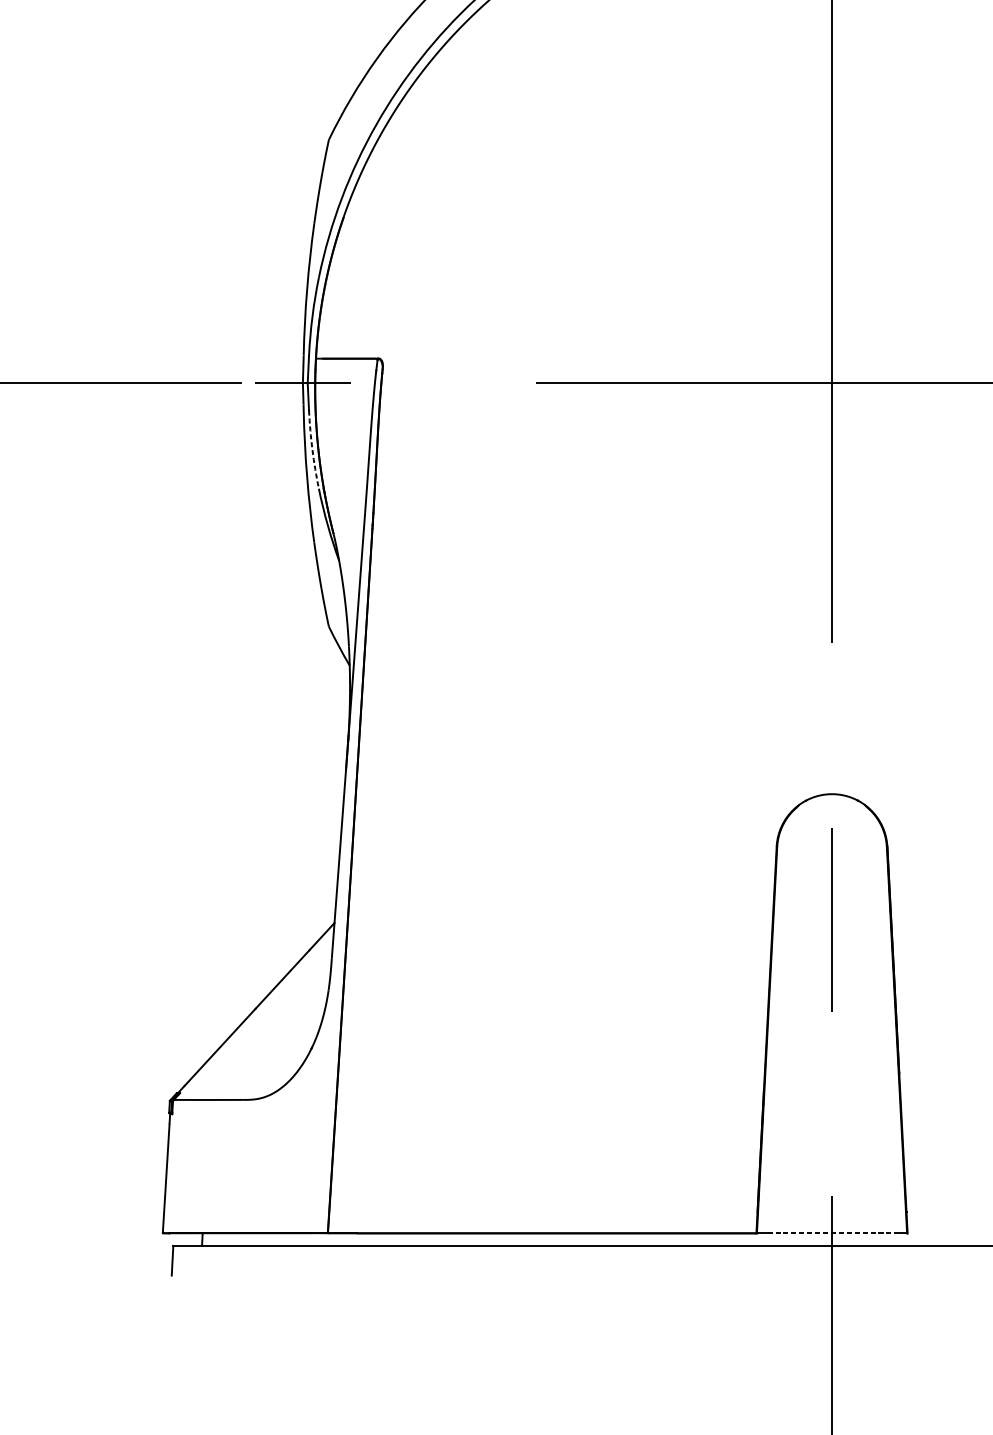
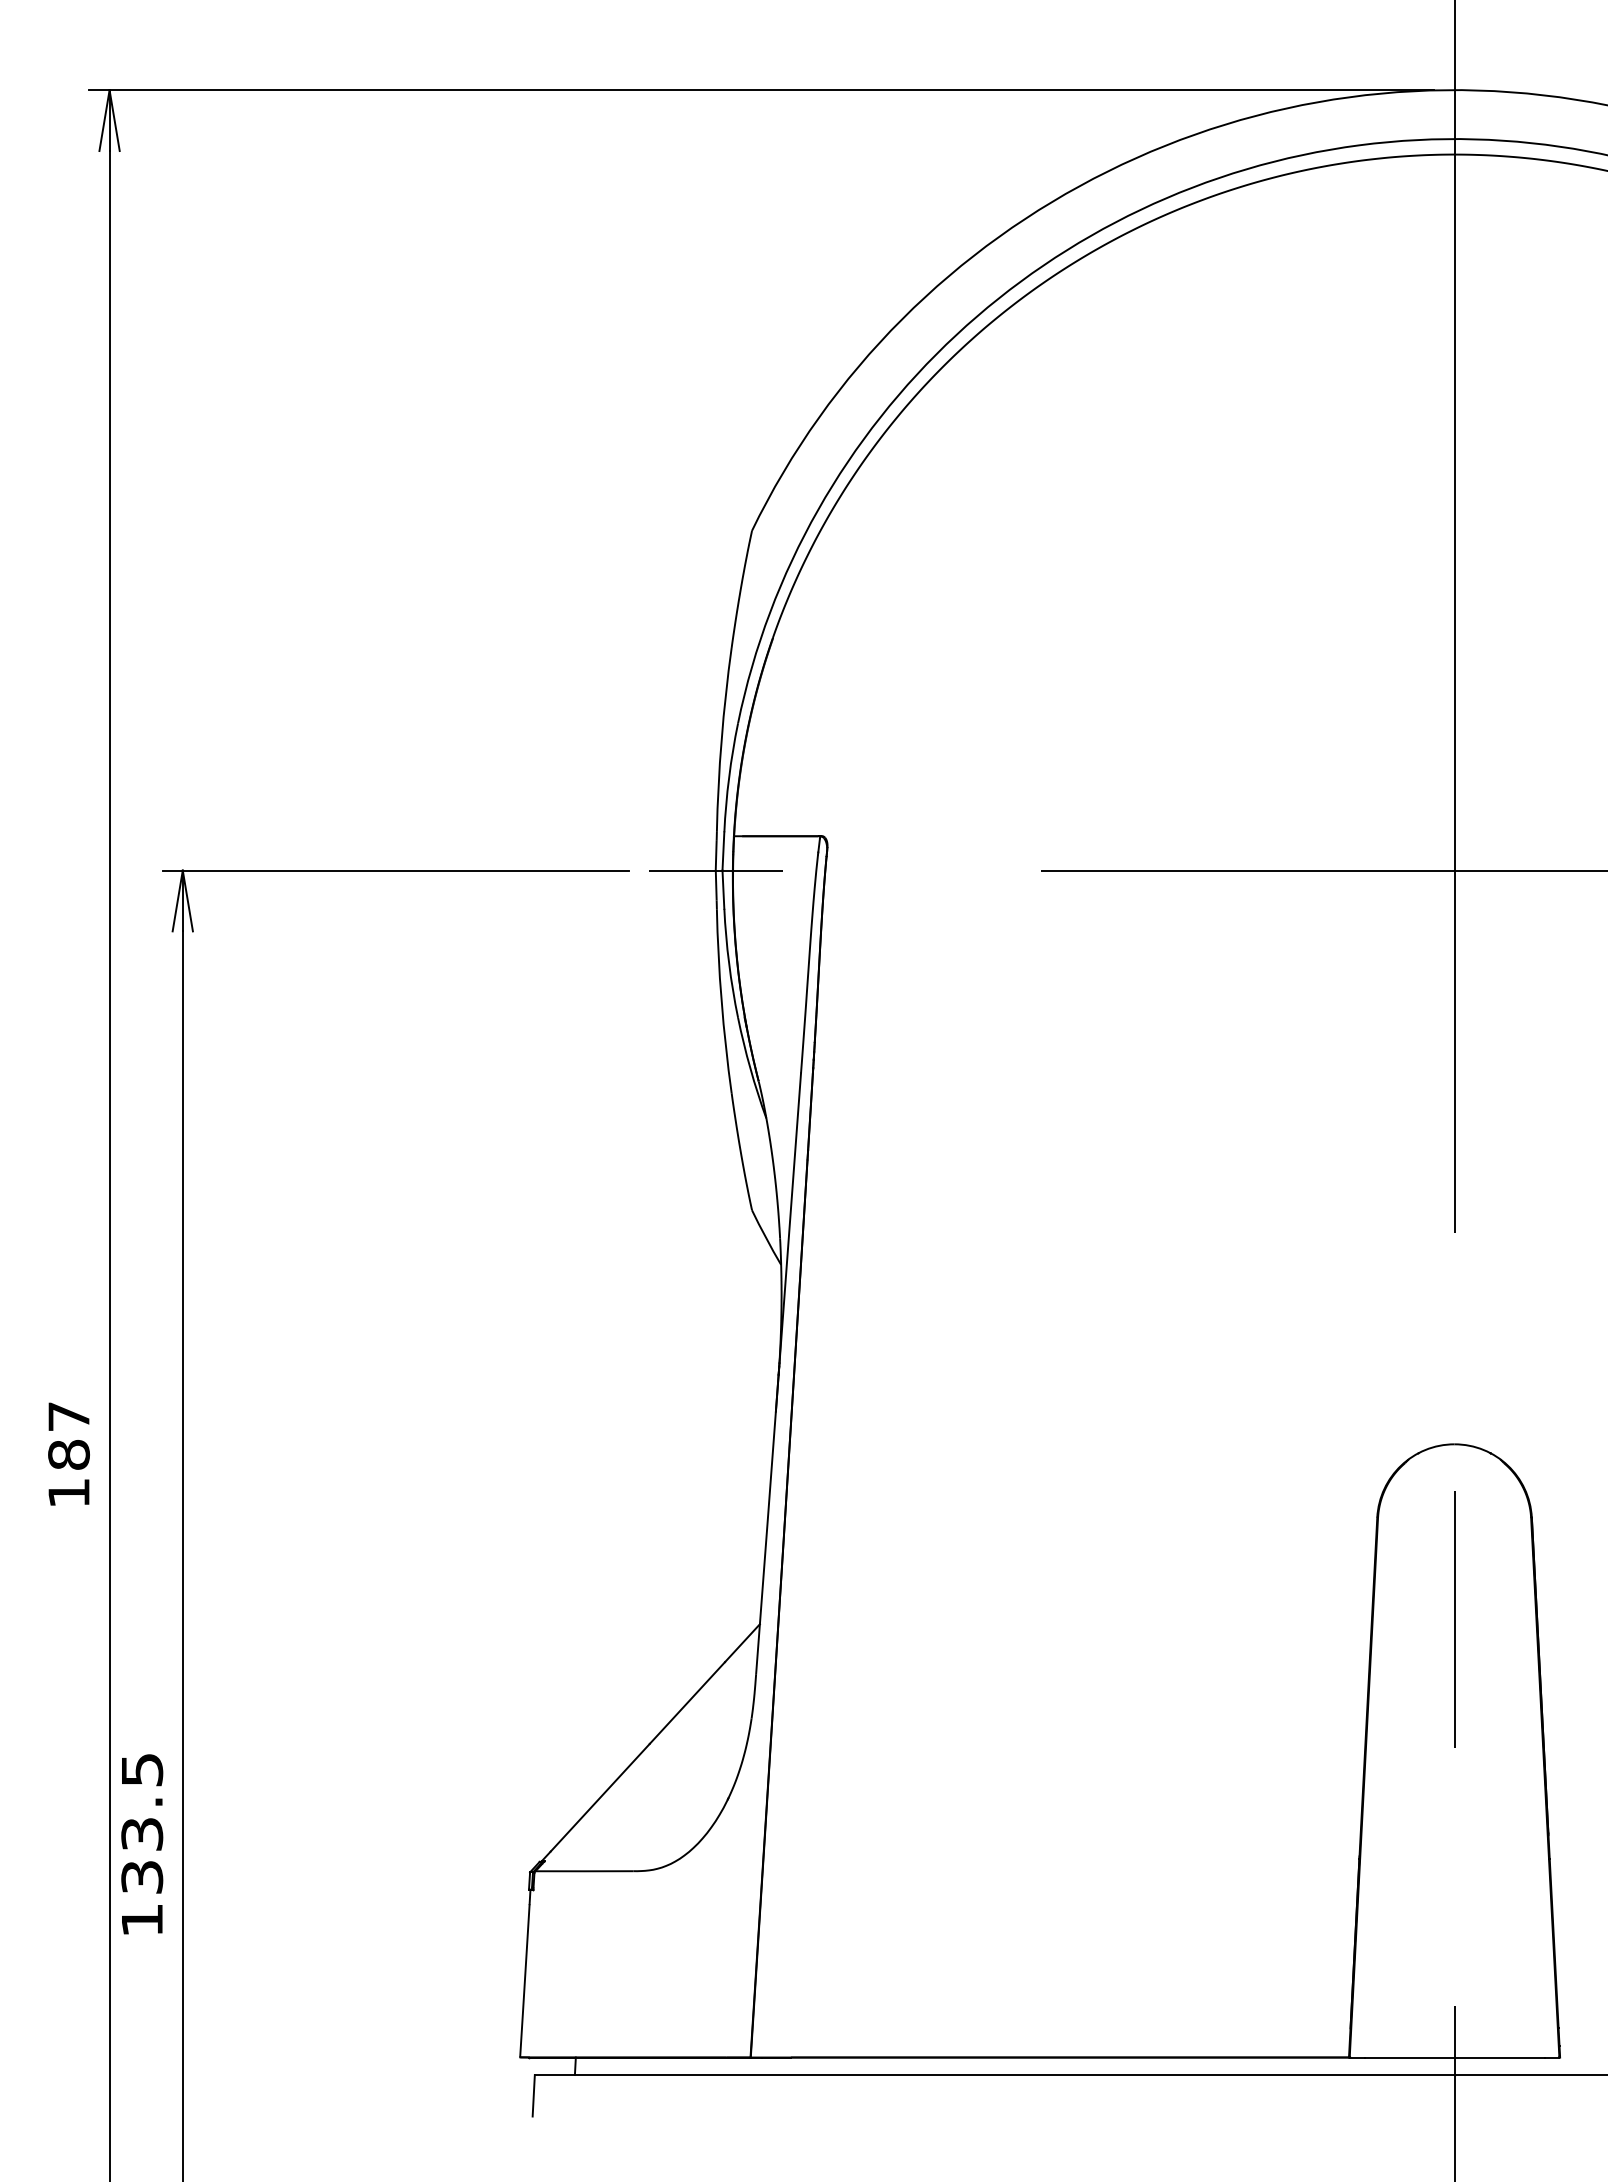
arc: (312, 449) -> (729, 963), dashed -> solid
line: (831, 1233) -> (1454, 2057), dashed -> solid

